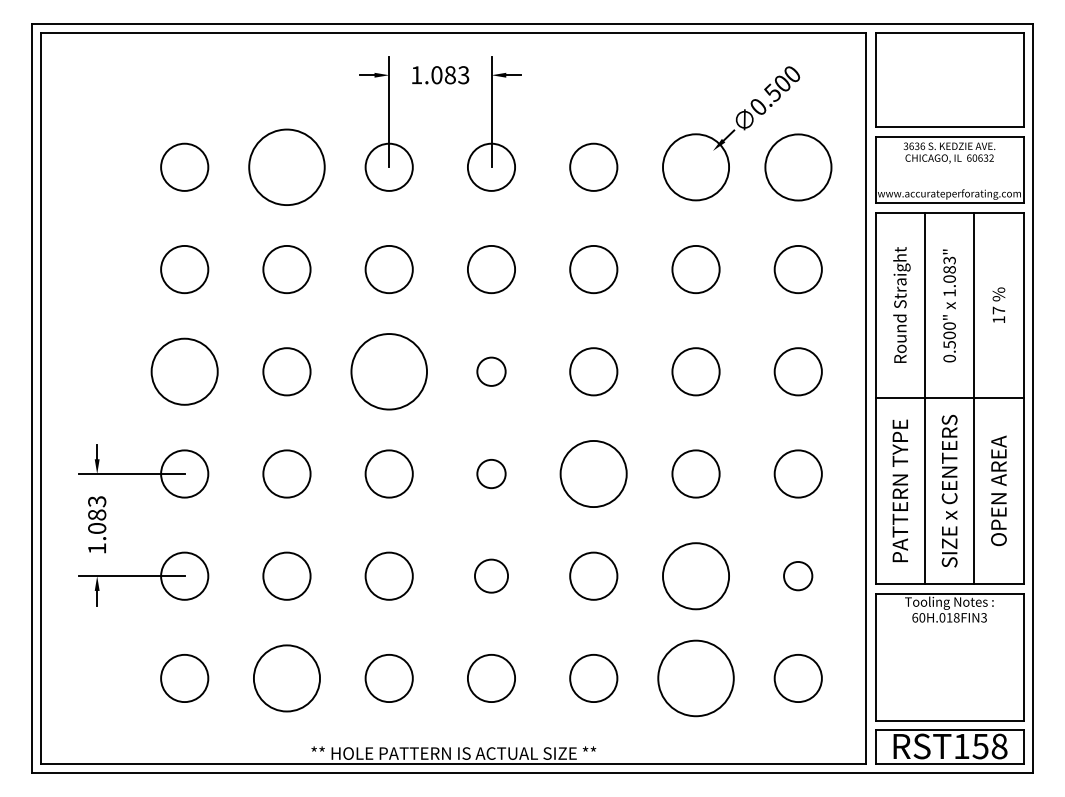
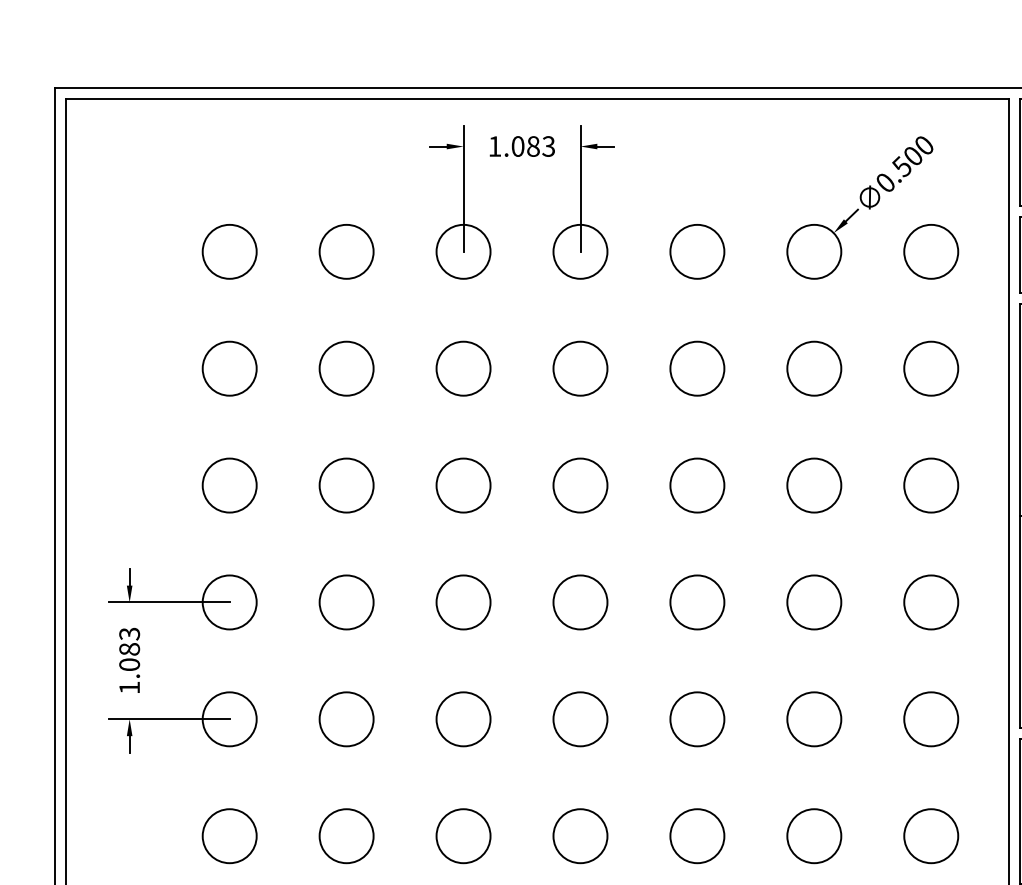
circle: (286, 166) -> (346, 250), size x0.62
circle: (695, 166) -> (813, 250), size x0.71
circle: (797, 166) -> (930, 250), size x0.71
circle: (184, 371) -> (229, 485), size x0.71
circle: (388, 371) -> (462, 485), size x0.62
circle: (491, 371) -> (580, 485), size x1.67
circle: (491, 473) -> (580, 601), size x1.67
circle: (593, 473) -> (697, 601), size x0.71
circle: (491, 575) -> (580, 718), size x1.43
circle: (695, 575) -> (813, 718), size x0.71
circle: (797, 575) -> (930, 718), size x1.67
circle: (286, 678) -> (346, 836), size x0.71
circle: (695, 678) -> (813, 836), size x0.62

